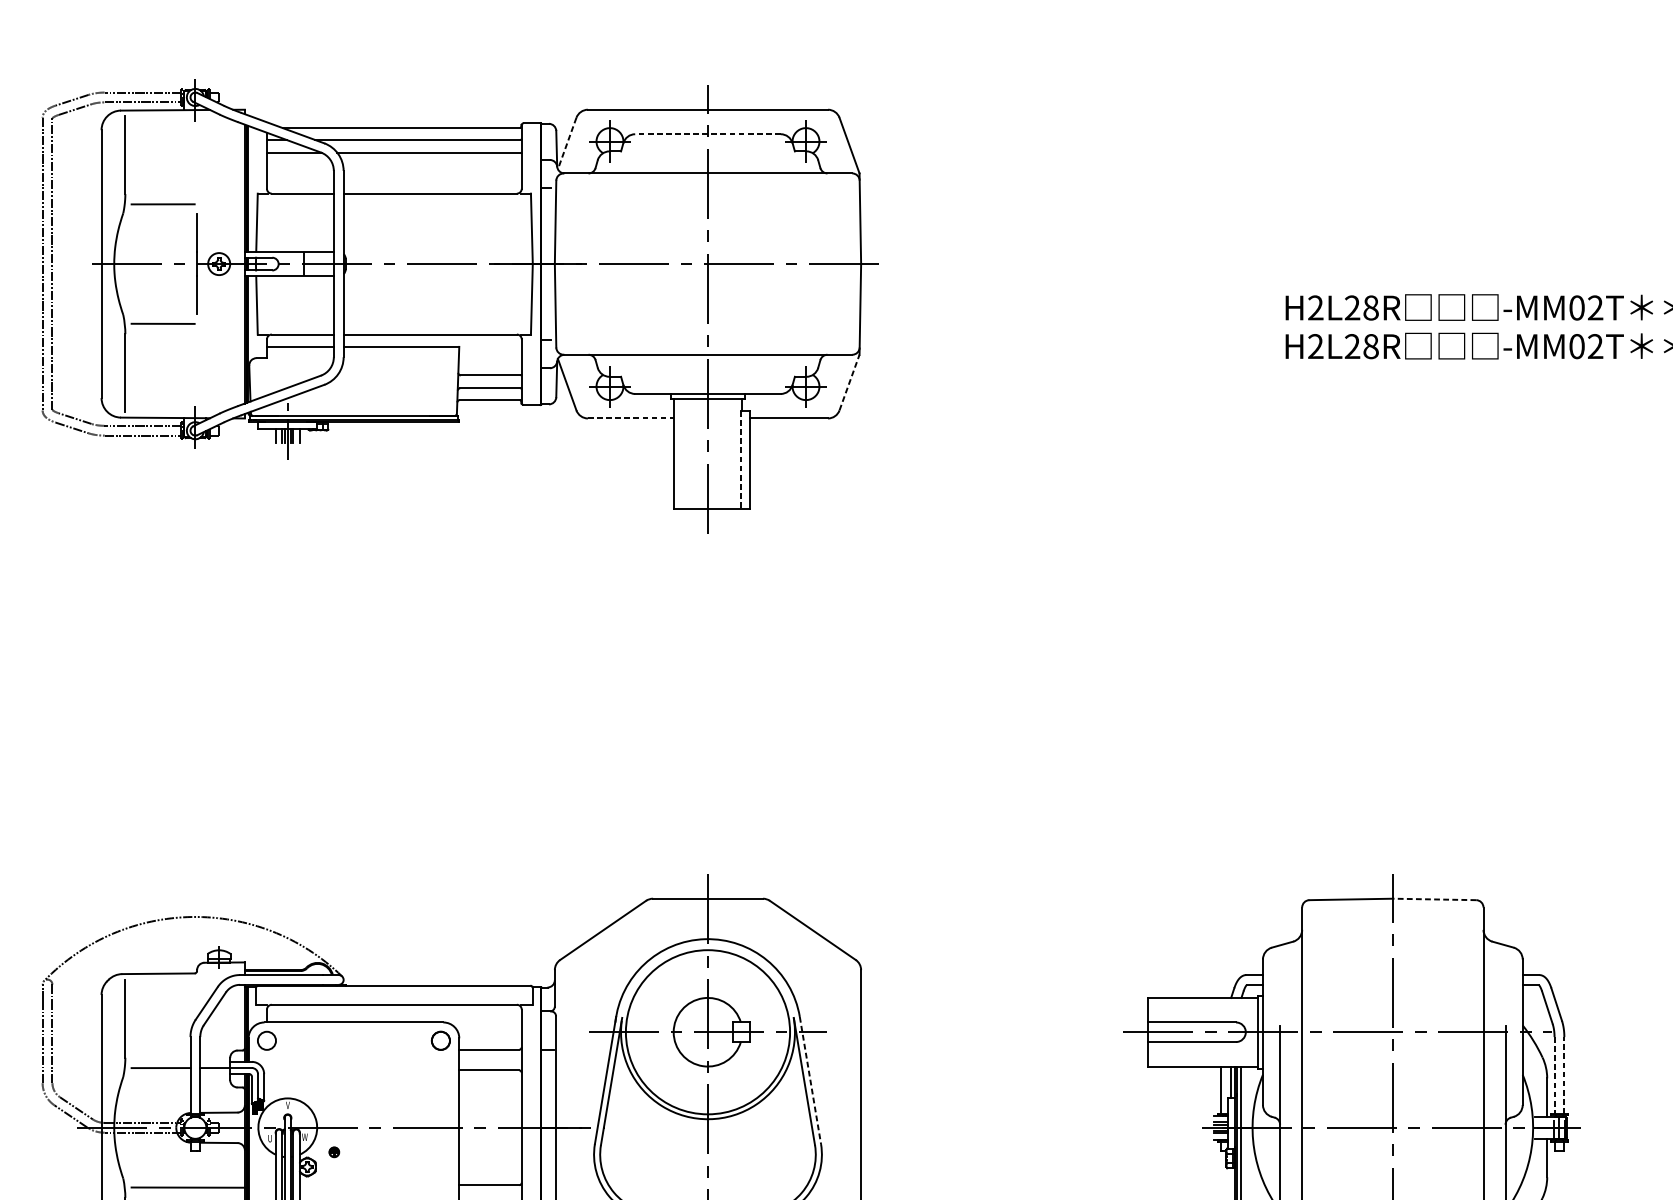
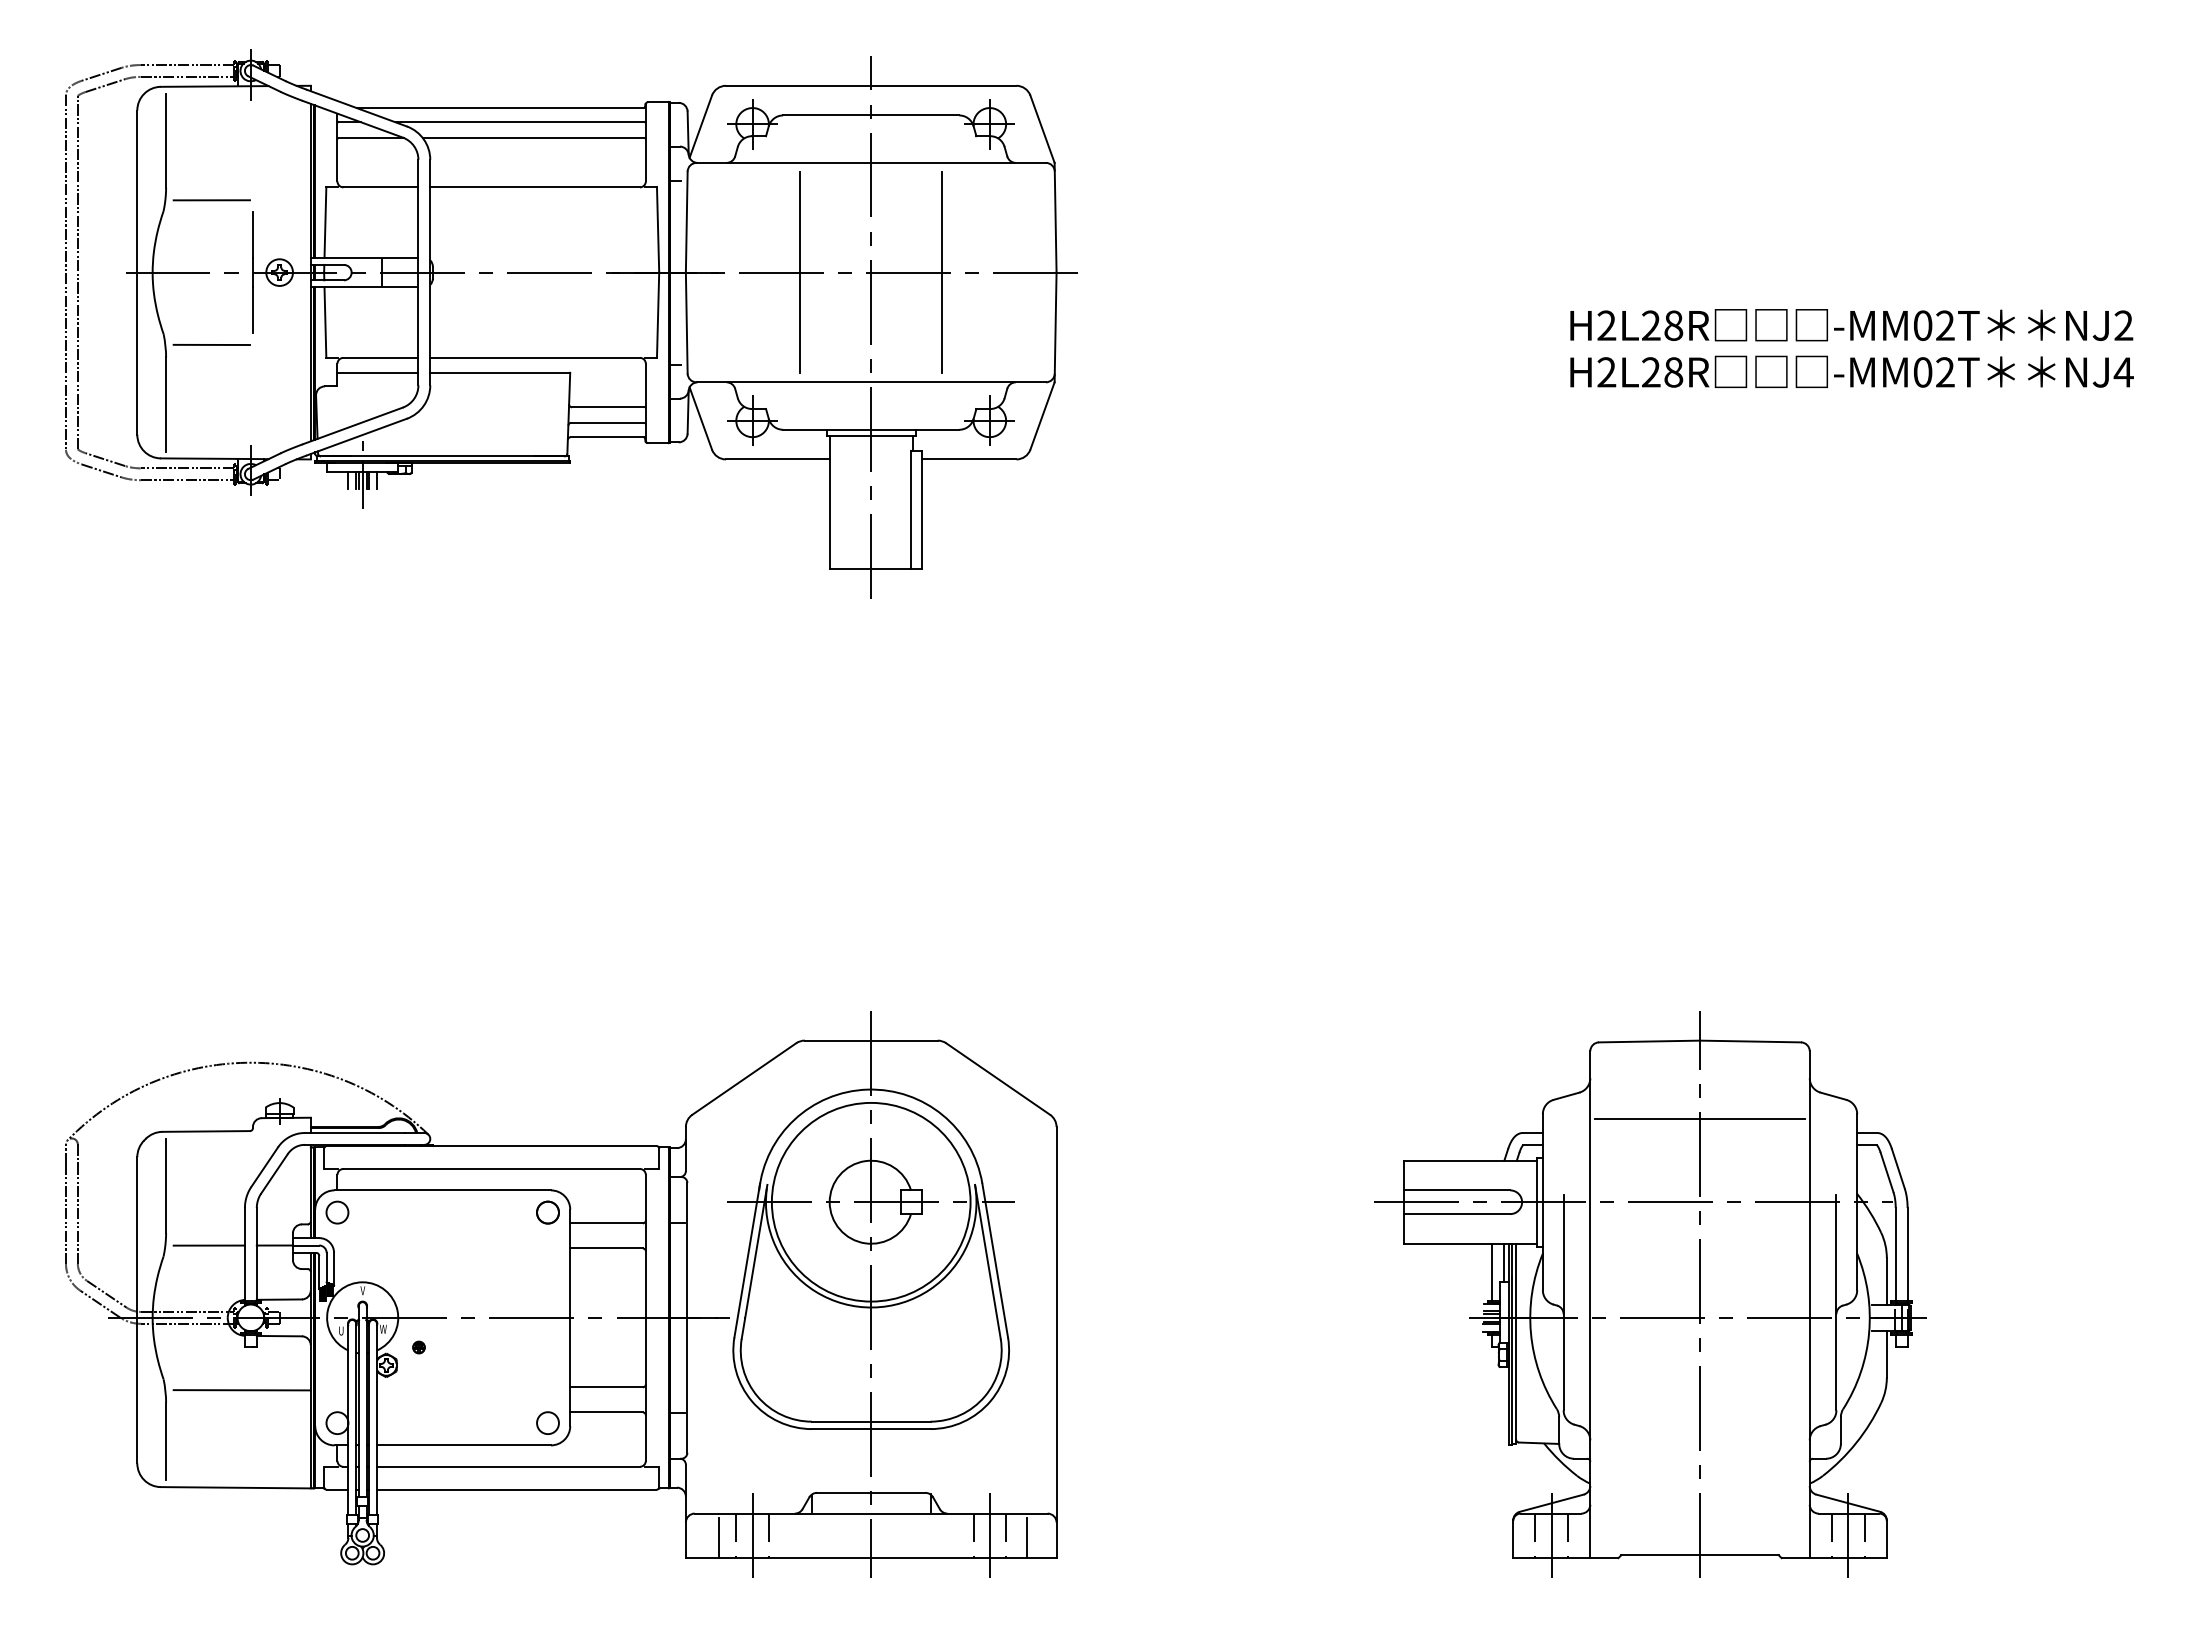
line: (707, 134) -> (870, 115), dashed -> solid
line: (566, 144) -> (700, 127), dashed -> solid
line: (649, 264) -> (800, 272), added
line: (766, 264) -> (942, 272), added
line: (849, 382) -> (1042, 415), dashed -> solid
line: (630, 418) -> (777, 459), dashed -> solid
line: (741, 460) -> (911, 510), dashed -> solid
line: (1434, 899) -> (1750, 1041), dashed -> solid
line: (1392, 963) -> (1699, 1119), added
line: (1564, 1074) -> (1907, 1253), dashed -> solid
line: (1554, 1075) -> (1895, 1254), dashed -> solid
line: (810, 1080) -> (995, 1260), dashed -> solid

